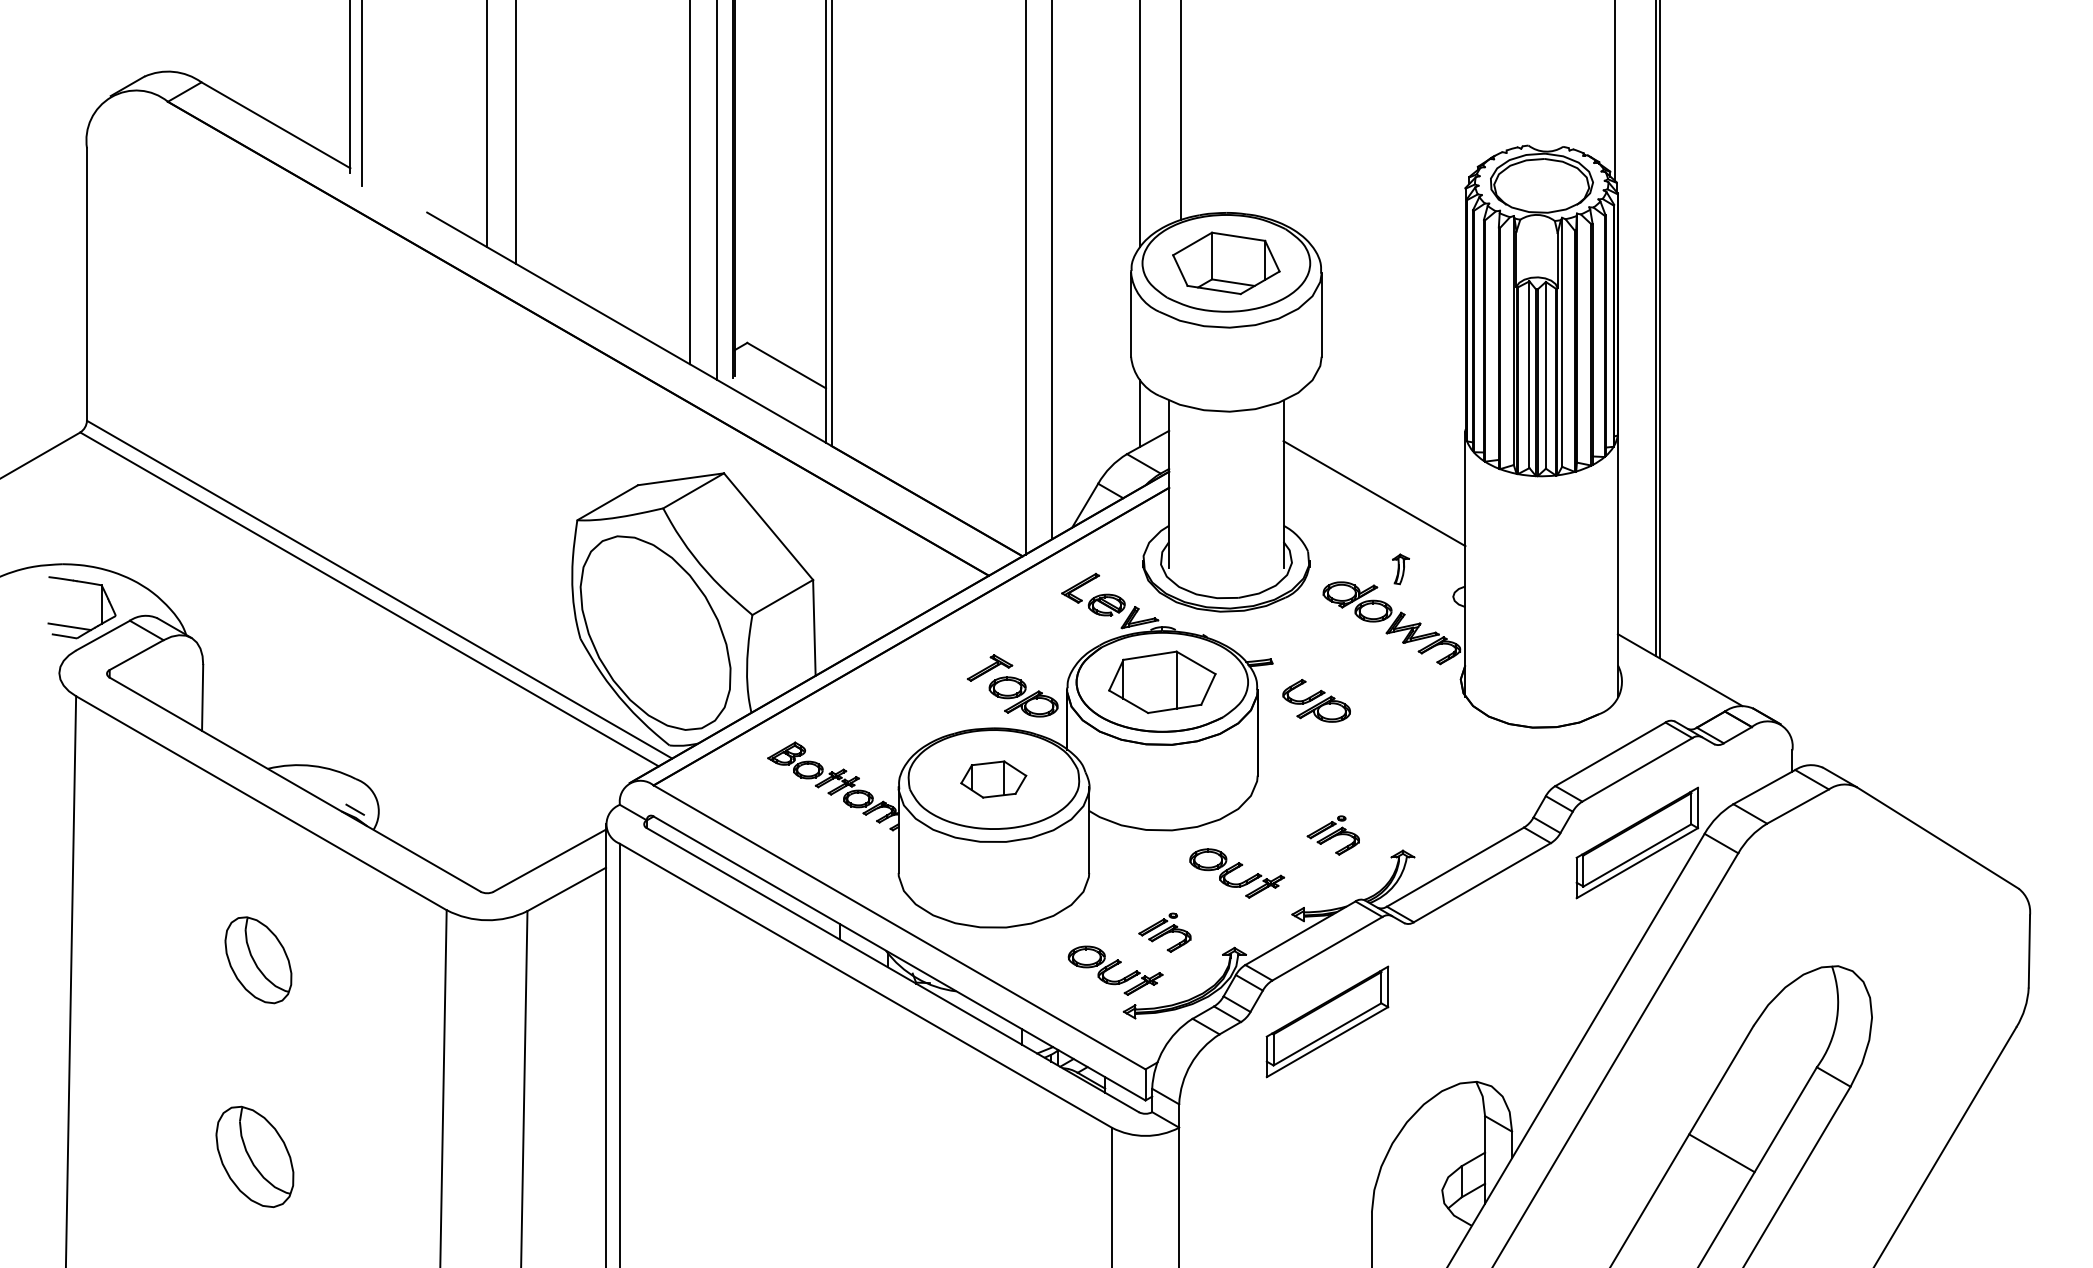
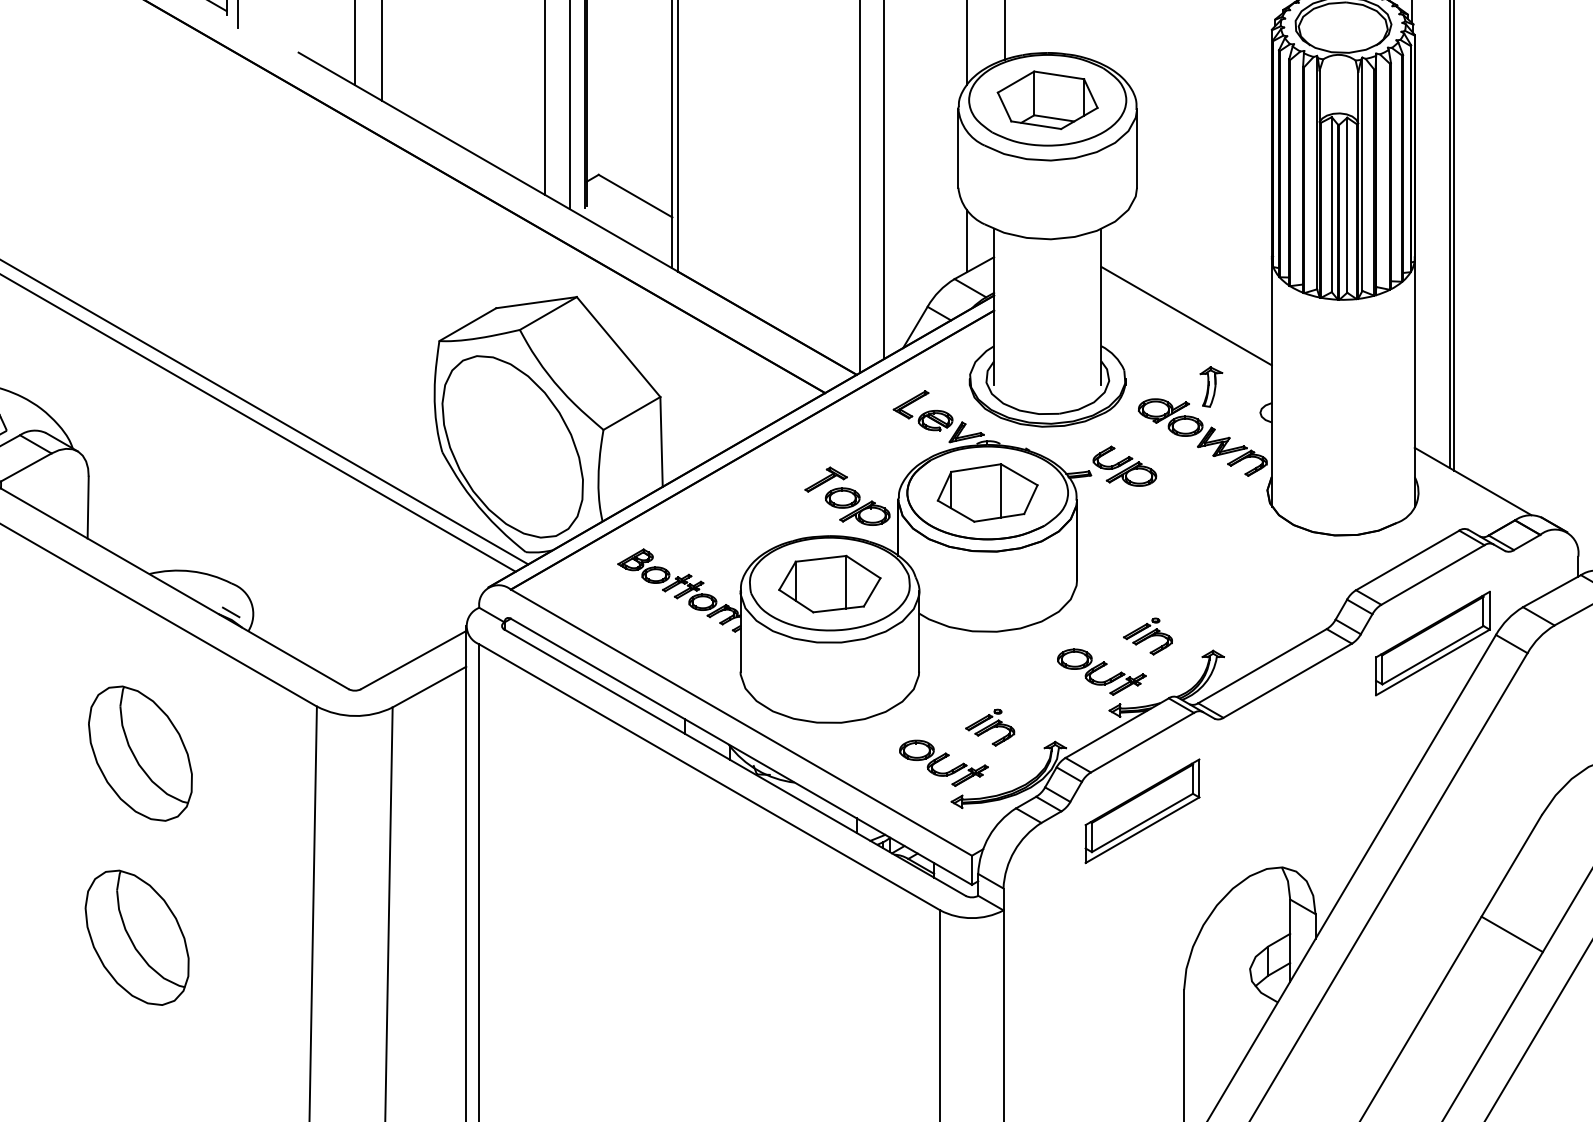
part: (1400, 569) -> (1210, 387), size x1.43
part: (1316, 700) -> (1124, 465), moved
part: (993, 779) -> (829, 584), size x1.67
part: (1237, 873) -> (1102, 672), moved
part: (258, 959) -> (140, 752), size x1.67
part: (254, 1156) -> (136, 937), size x1.43

